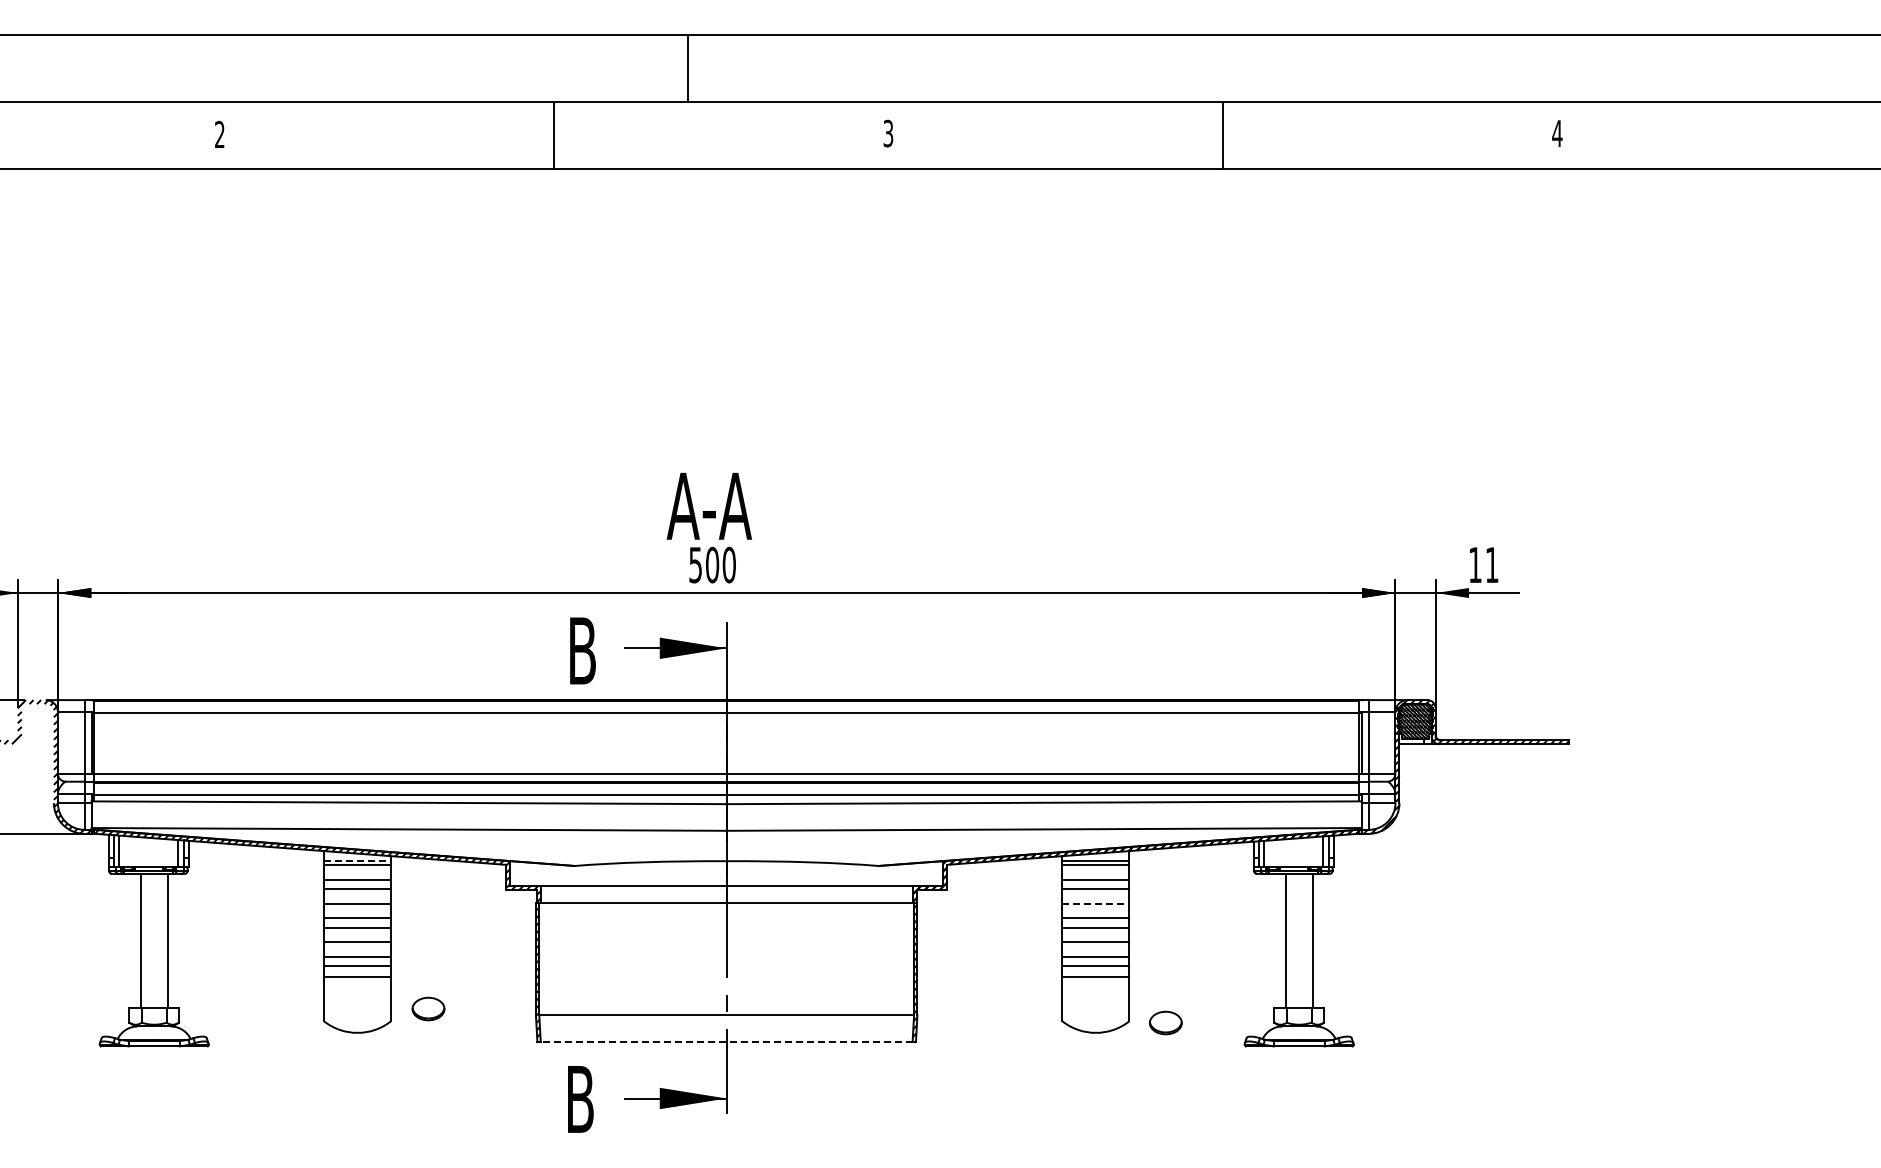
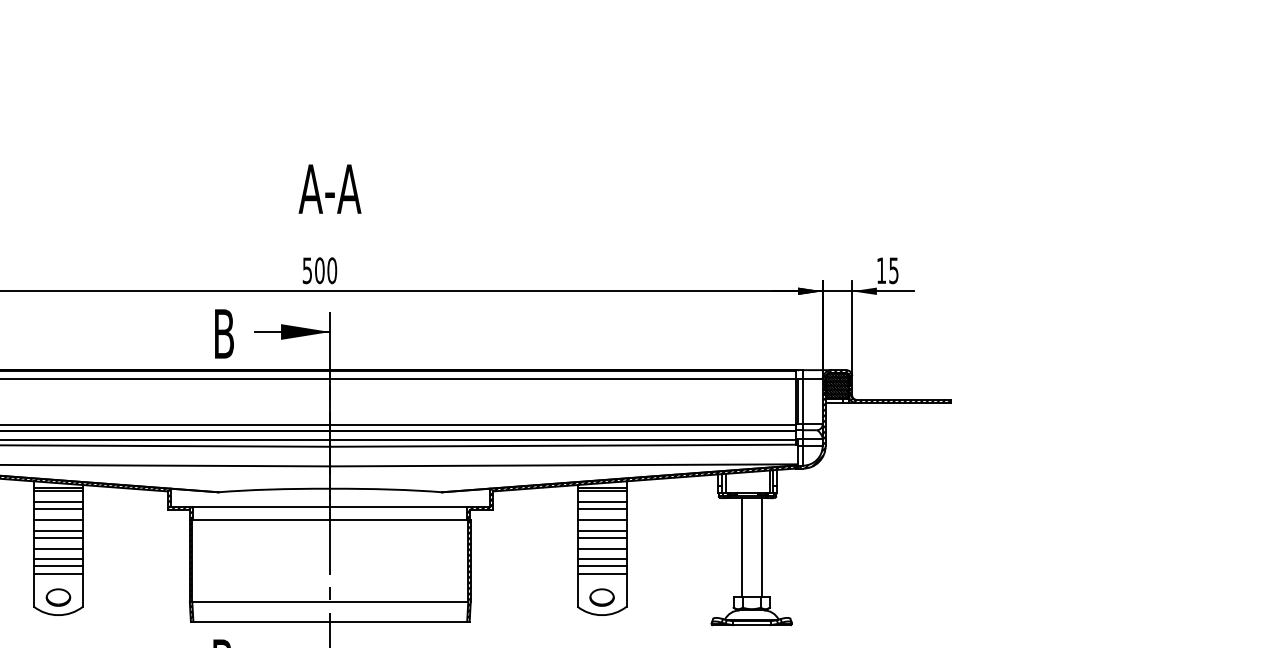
text: (708, 505) -> (329, 188), moved
text: (1491, 565) -> (893, 271), 11 -> 15
line: (358, 860) -> (59, 488), dashed -> solid
line: (1096, 903) -> (602, 519), dashed -> solid
part: (428, 1008) -> (58, 597), moved
part: (1165, 1022) -> (601, 597), moved
line: (726, 1042) -> (330, 622), dashed -> solid

